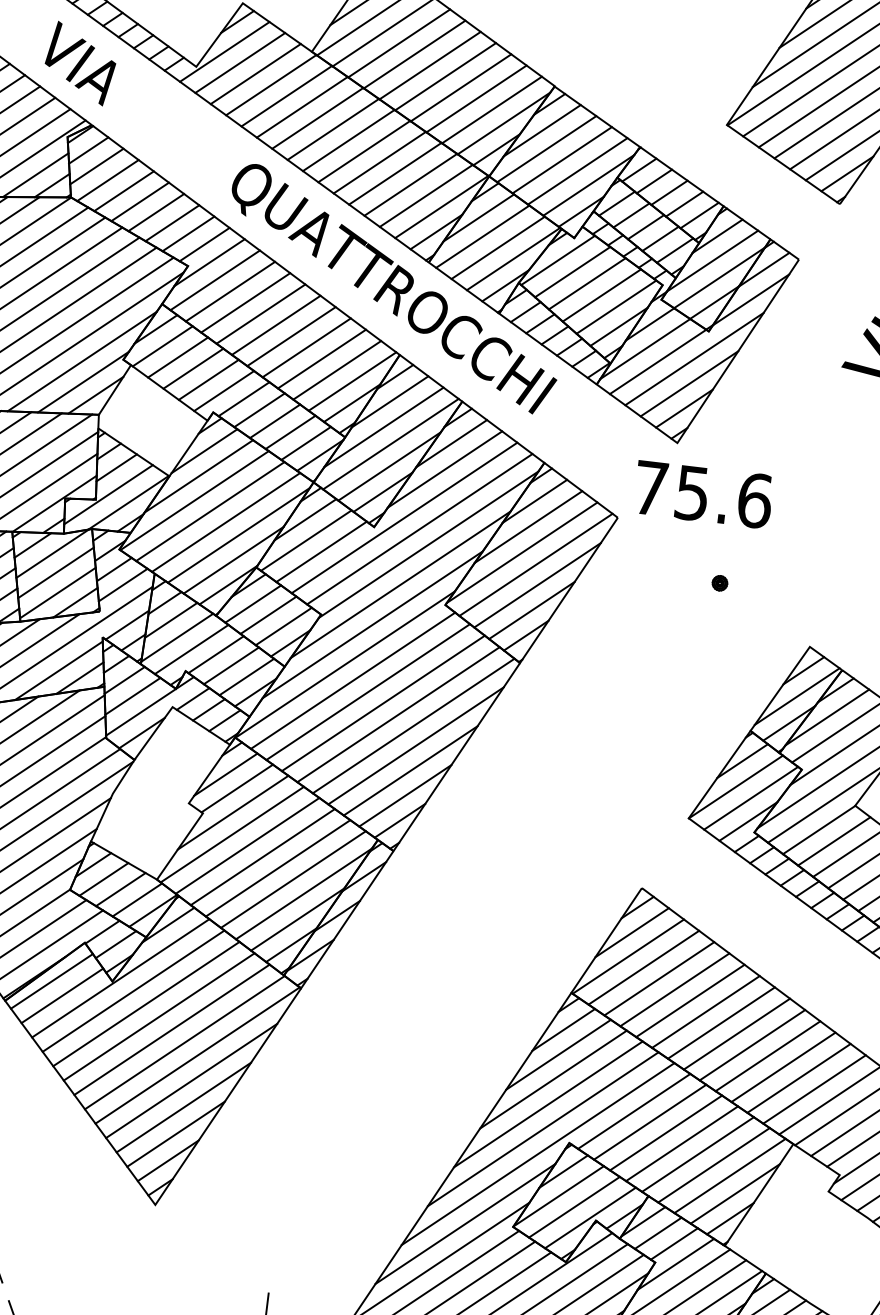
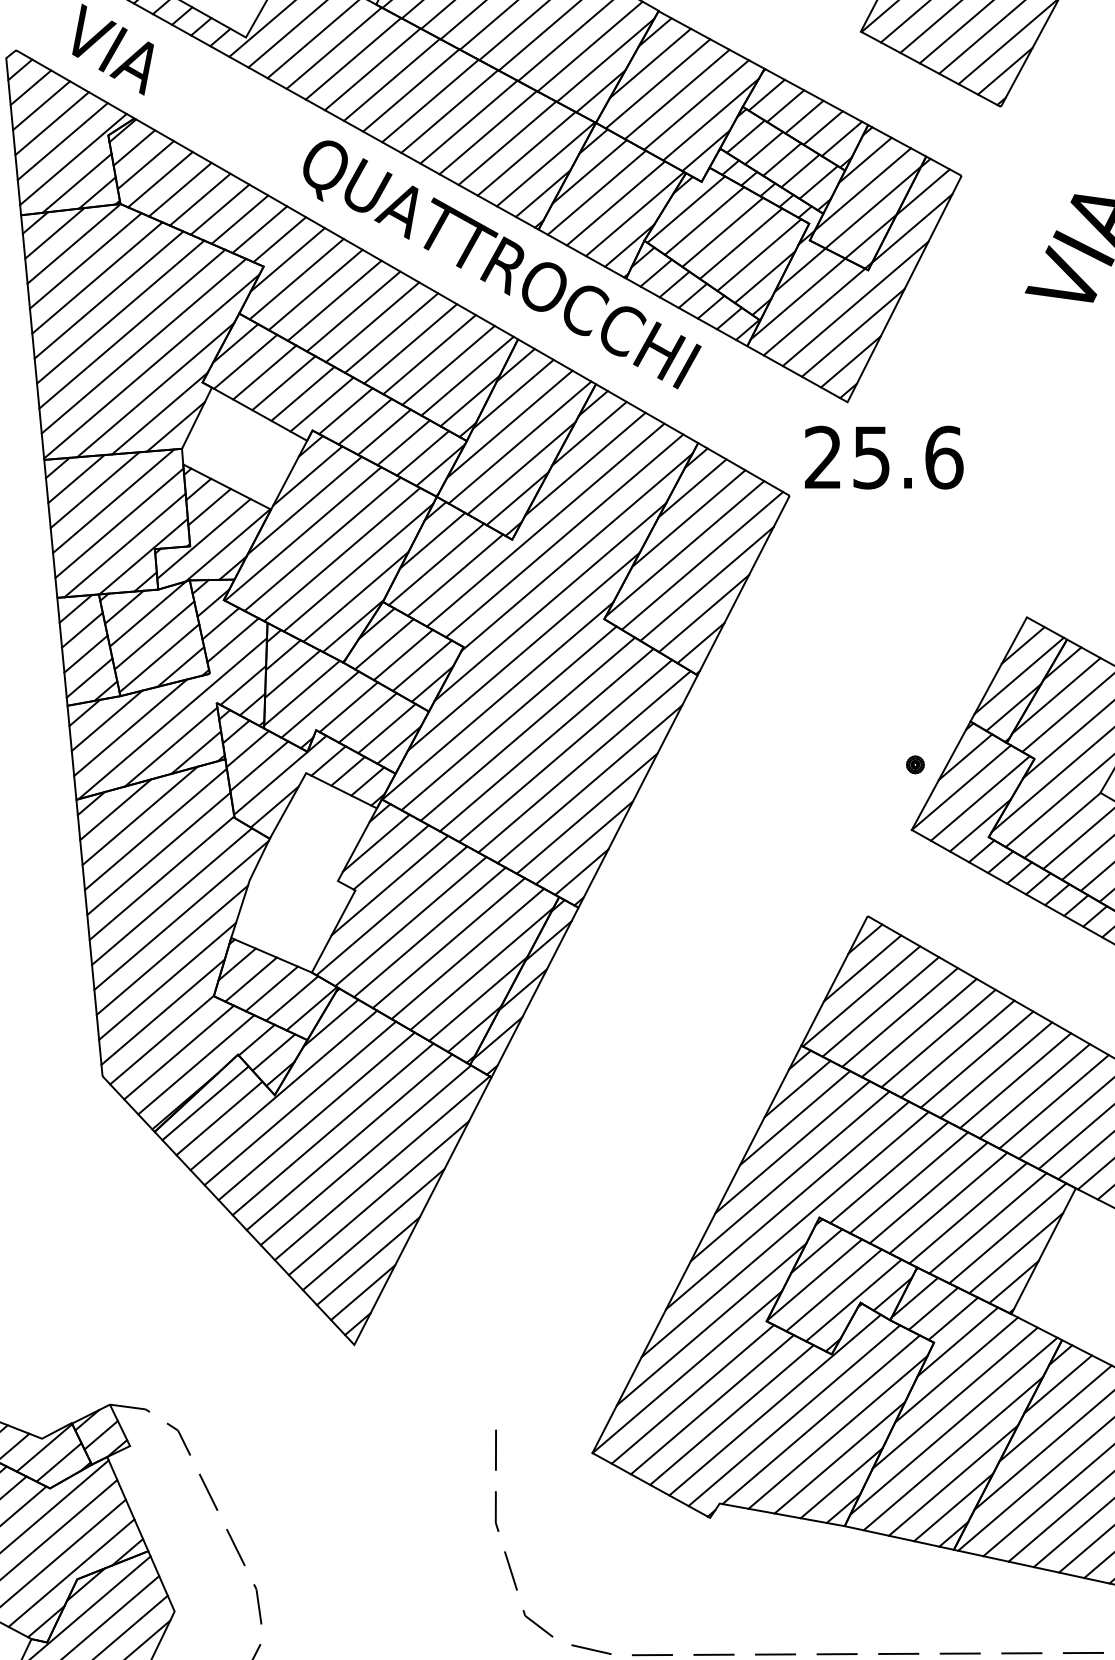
text: (651, 487) -> (823, 456), 75.6 -> 25.6
part: (720, 582) -> (915, 764), moved

